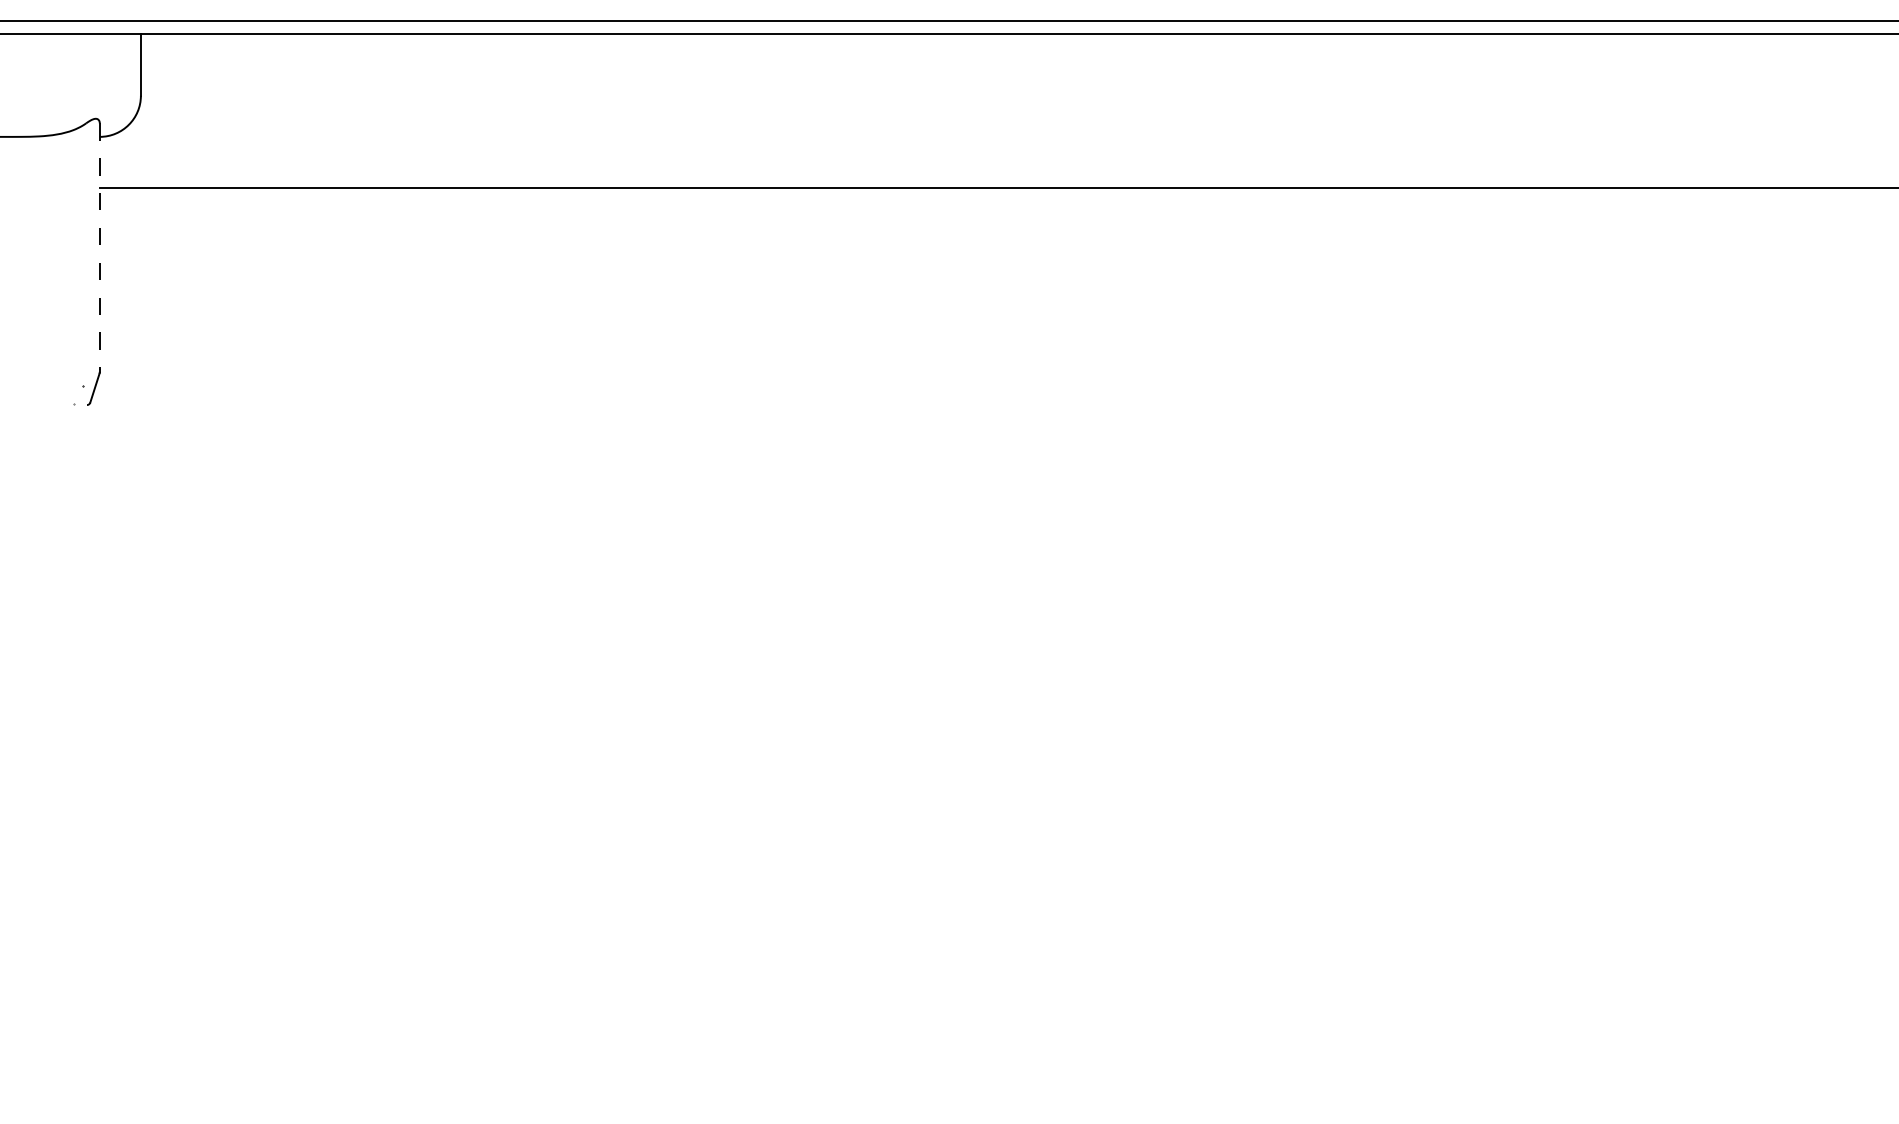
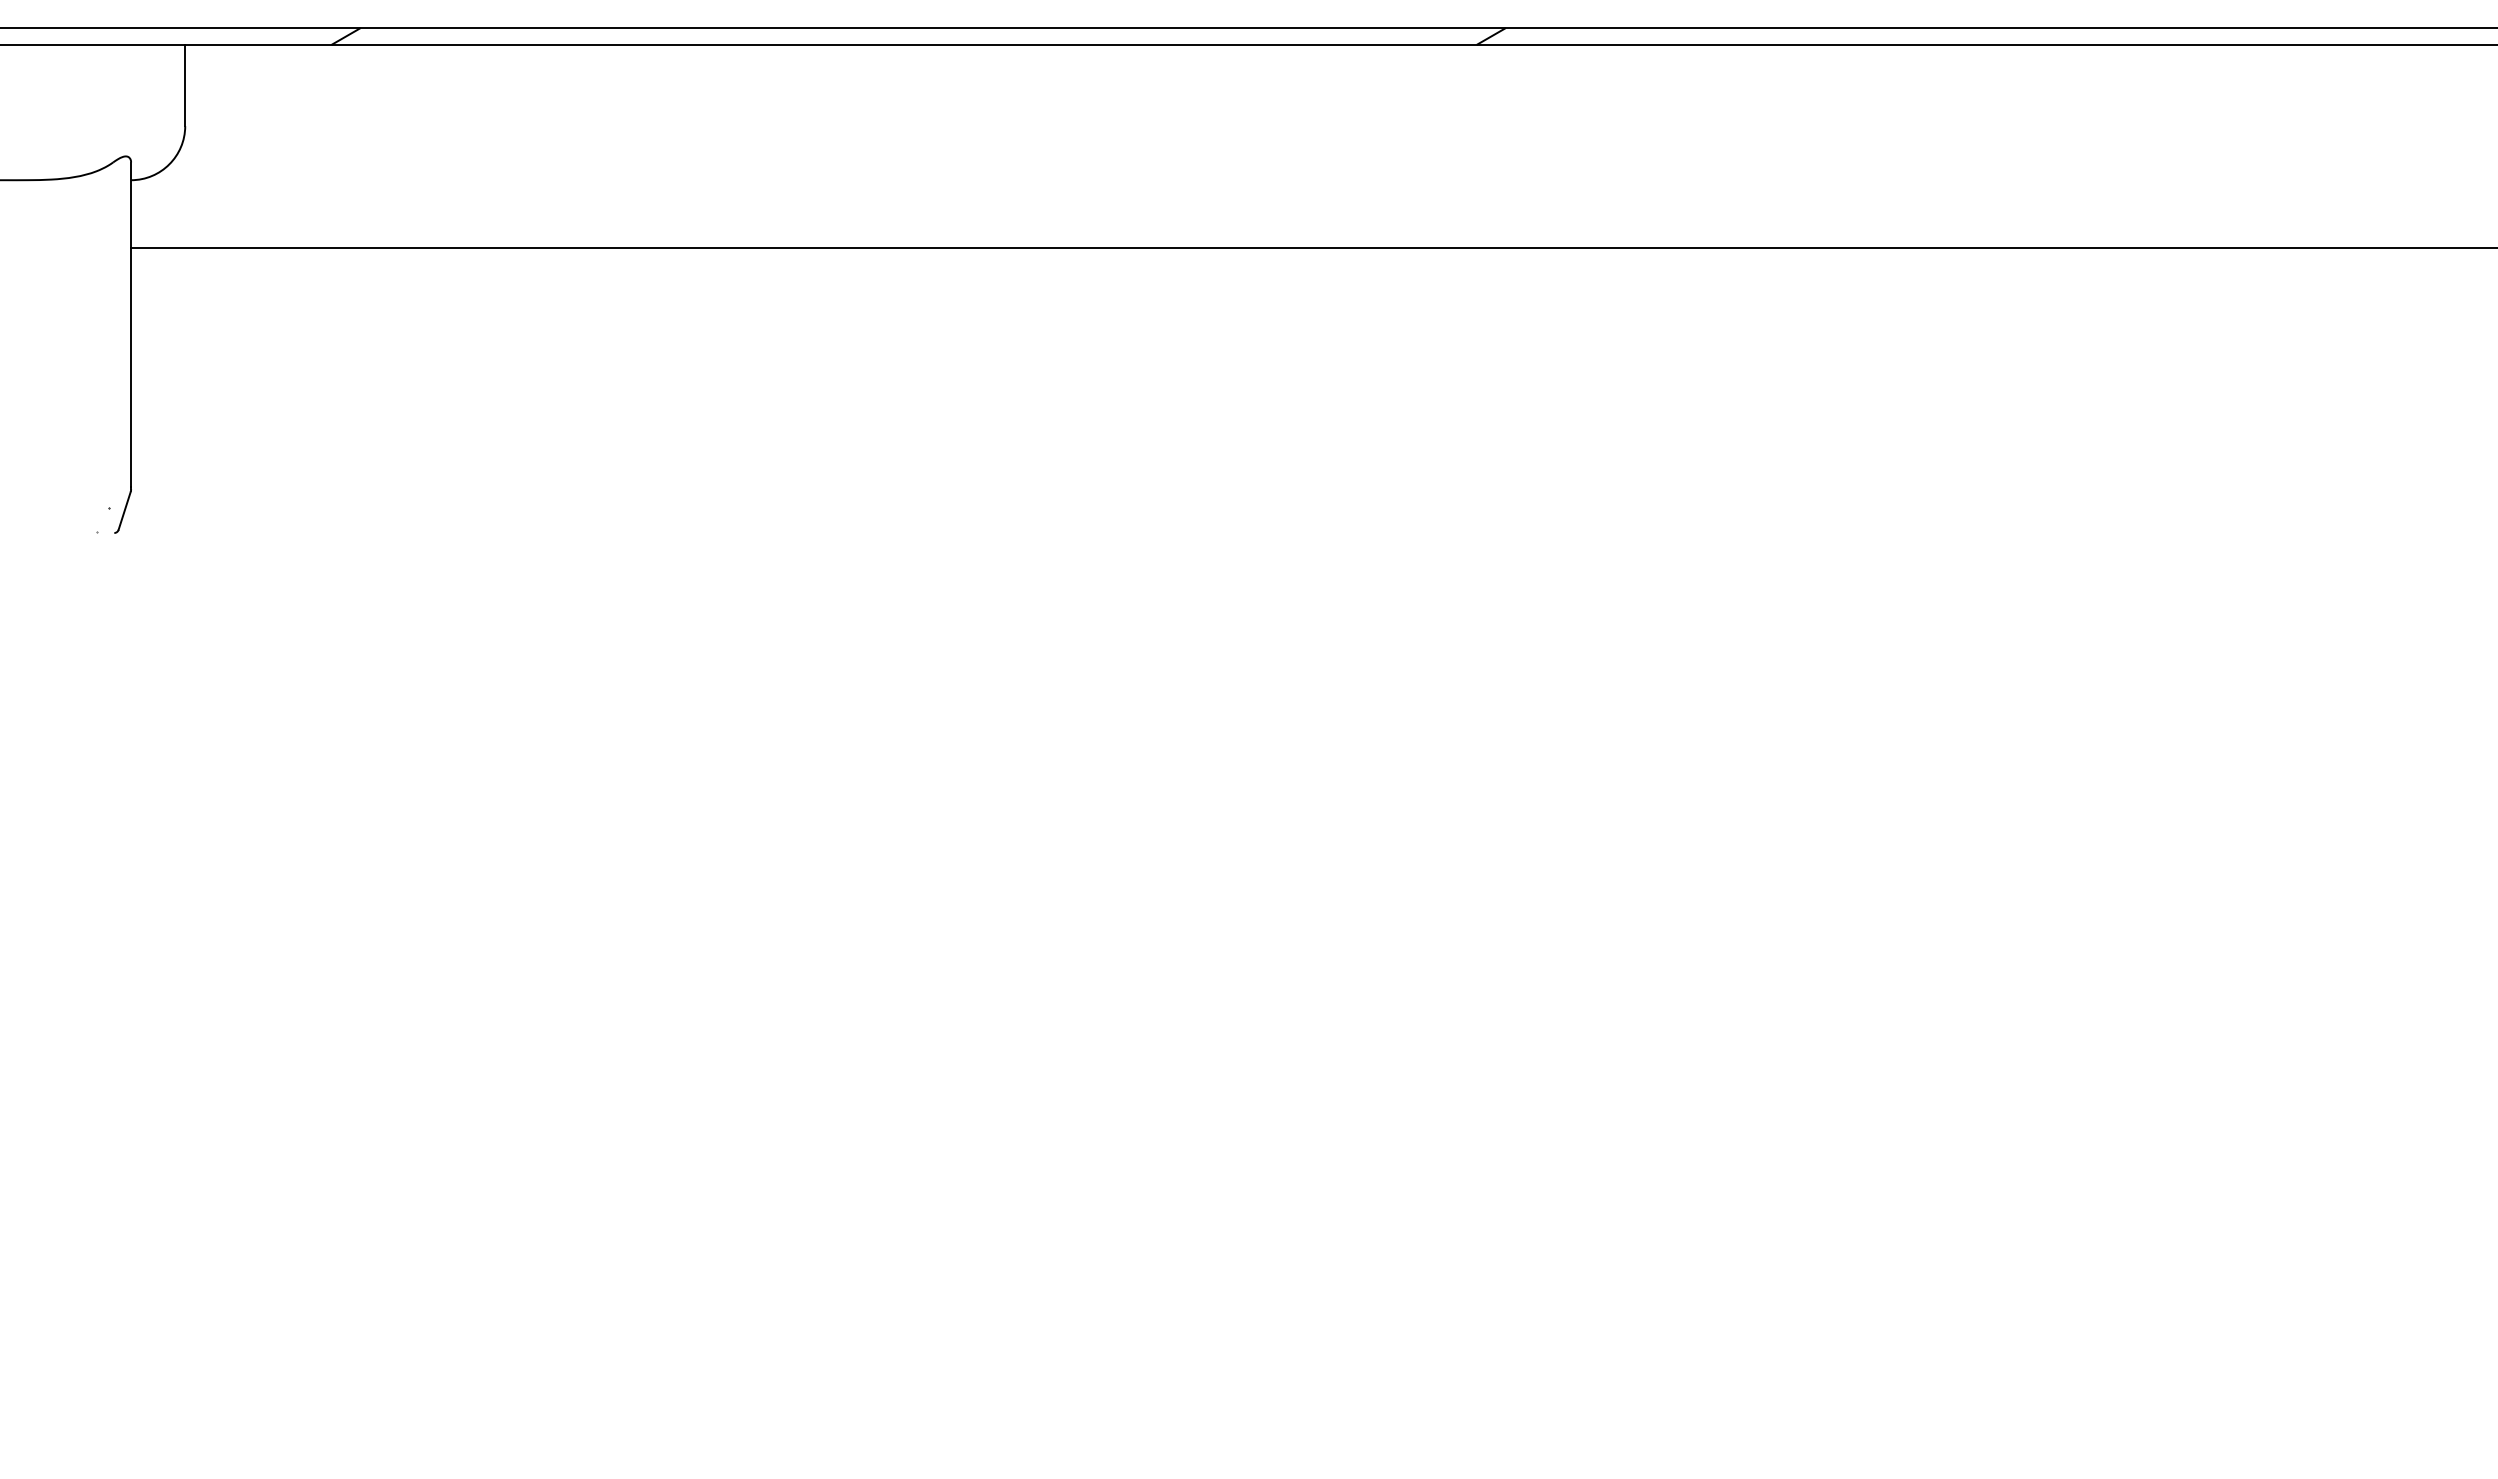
hatch: (698, 27) -> (918, 36), added
line: (100, 247) -> (131, 325), dashed -> solid

